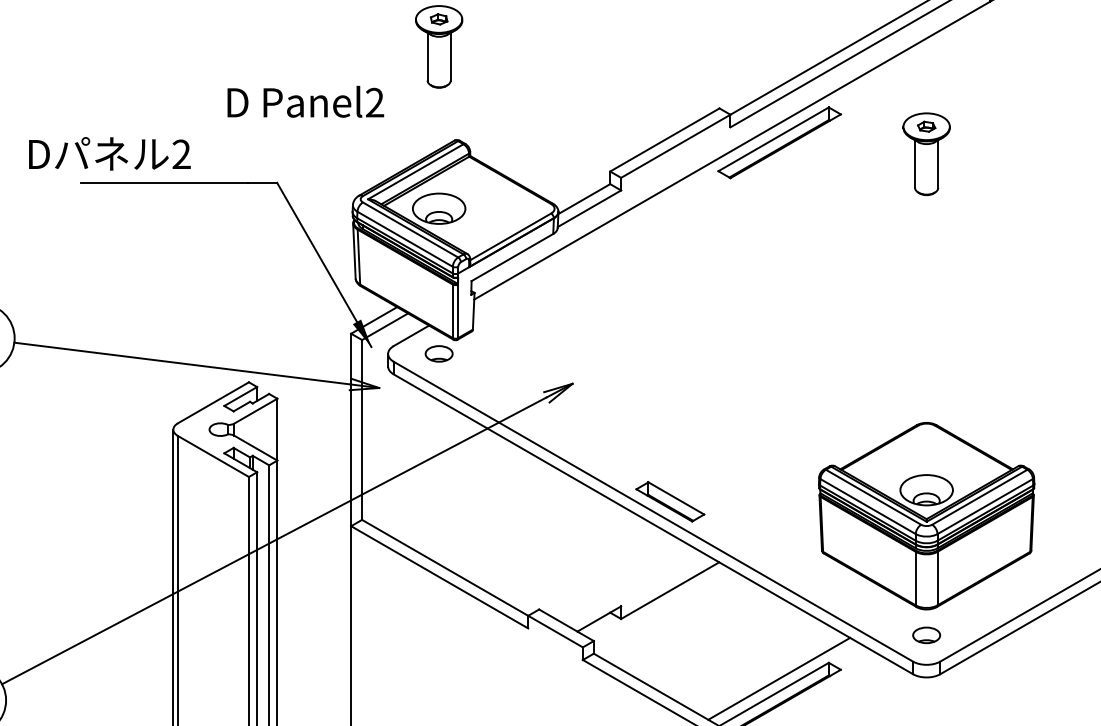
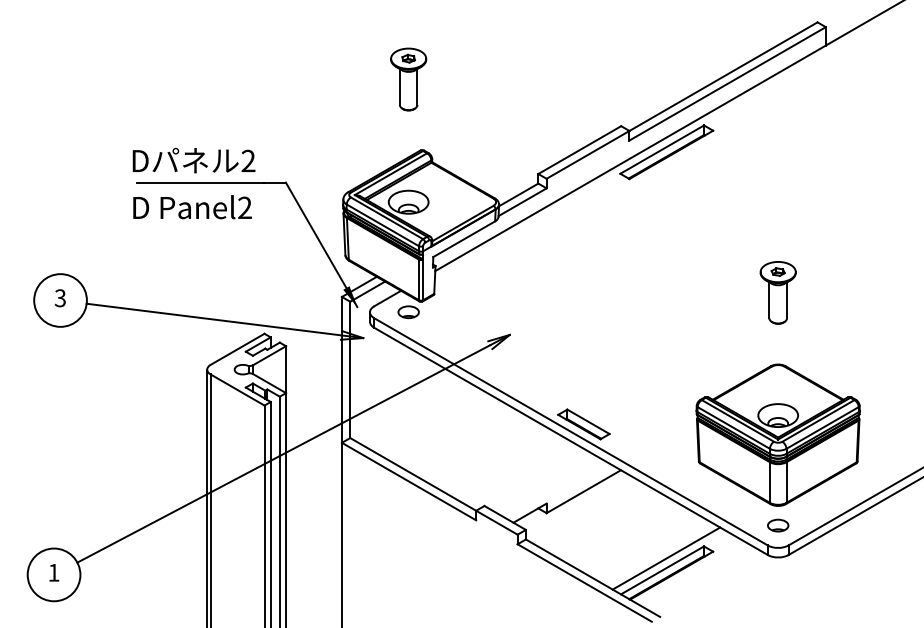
text: (305, 102) -> (192, 207), moved
text: (109, 153) -> (193, 160), moved
part: (925, 153) -> (777, 292), moved

